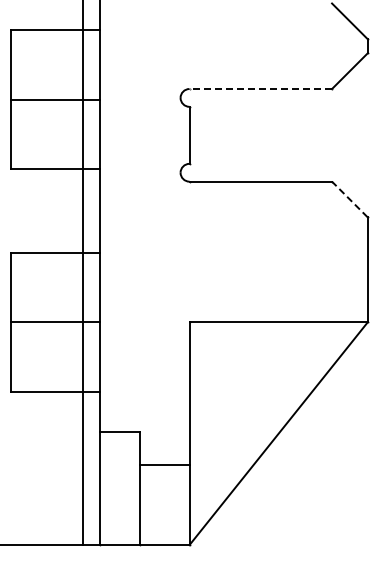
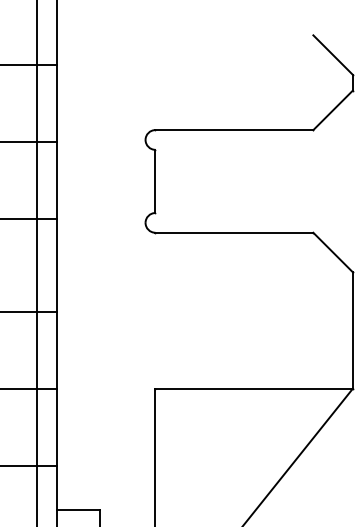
line: (260, 89) -> (234, 130), dashed -> solid
line: (349, 199) -> (332, 252), dashed -> solid

